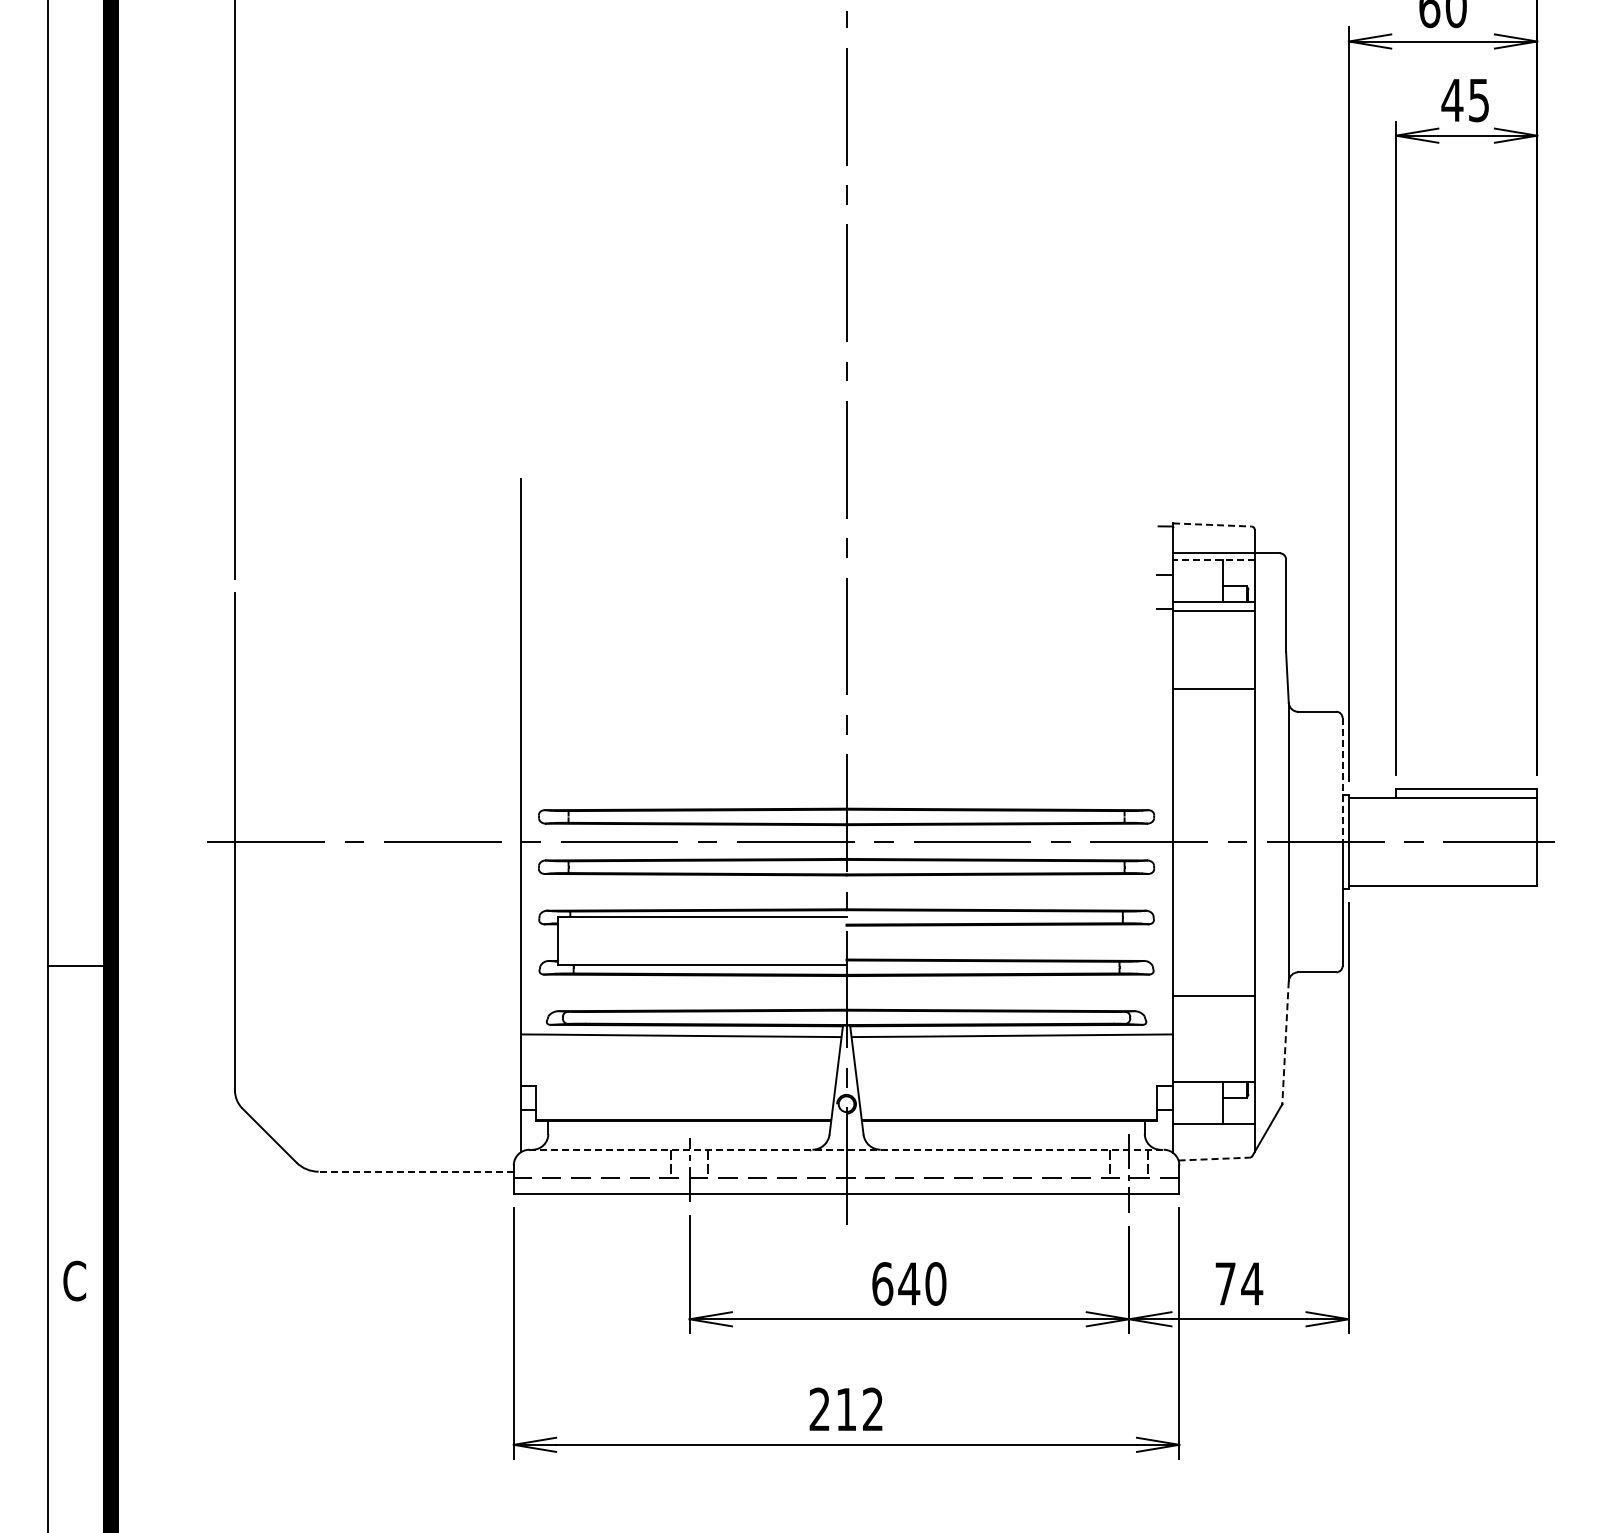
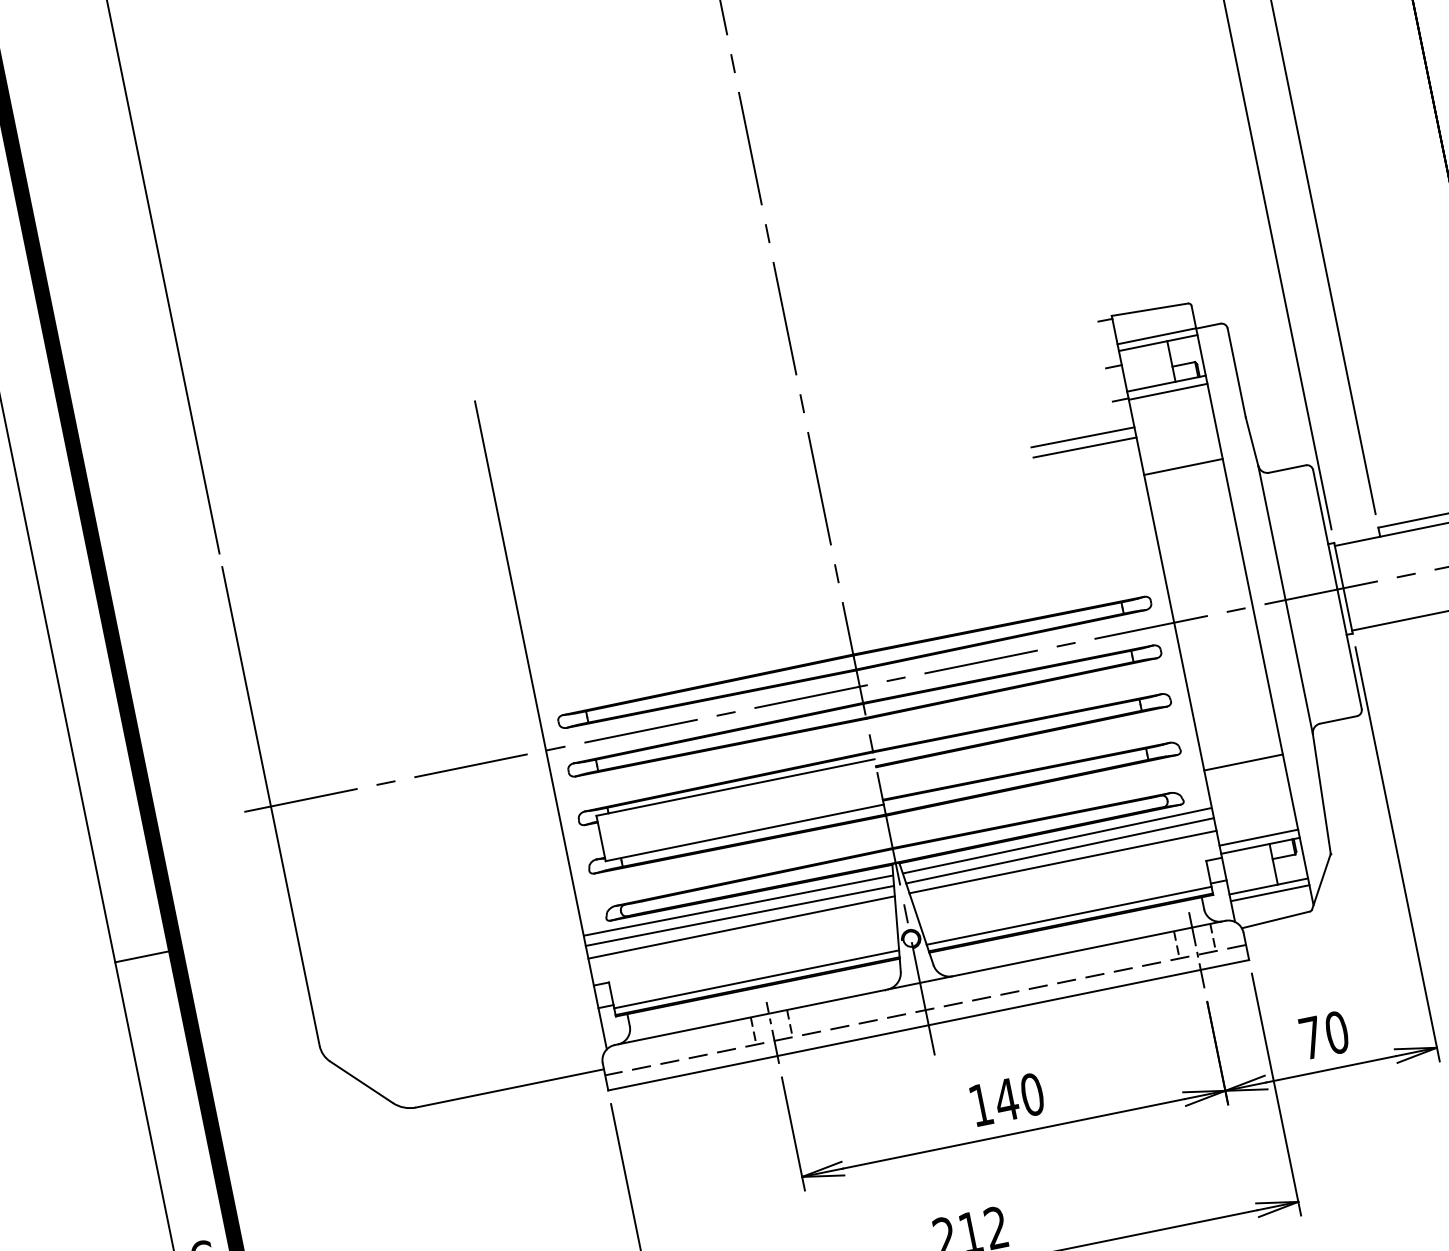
line: (1212, 525) -> (1150, 310), dashed -> solid
line: (1213, 559) -> (1157, 342), dashed -> solid
line: (1119, 638) -> (1082, 437), added
line: (1119, 648) -> (1084, 446), added
line: (1342, 780) -> (1325, 530), dashed -> solid
line: (1285, 1042) -> (1321, 793), dashed -> solid
line: (680, 1046) -> (739, 916), added
line: (1012, 1046) -> (1059, 851), added
line: (679, 1058) -> (741, 927), added
line: (1013, 1058) -> (1062, 862), added
line: (1213, 1073) -> (1258, 837), added
line: (684, 1113) -> (756, 979), added
line: (1008, 1113) -> (1068, 916), added
line: (1213, 1131) -> (1269, 893), added
line: (847, 1149) -> (920, 982), dashed -> solid
line: (1214, 1159) -> (1276, 920), dashed -> solid
line: (416, 1171) -> (510, 1088), dashed -> solid
text: (882, 1283) -> (980, 1104), 640 -> 140
text: (1252, 1283) -> (1337, 1032), 74 -> 70

